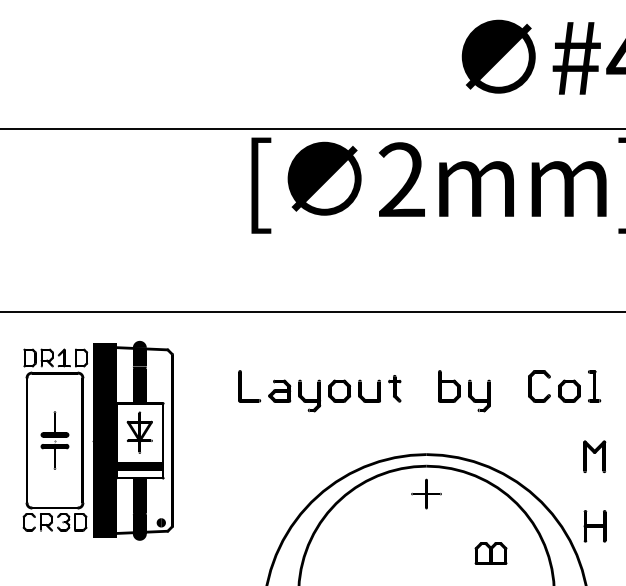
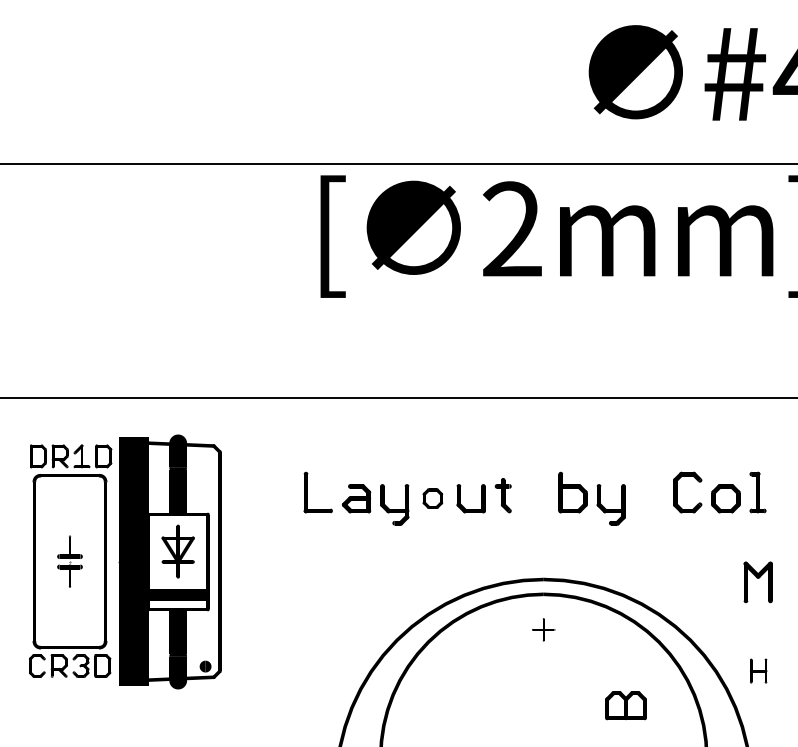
part: (339, 390) -> (432, 497), size x0.7
part: (54, 440) -> (69, 561), size x0.7
part: (426, 493) -> (543, 629), size x0.6
part: (594, 526) -> (757, 671), size x0.6

